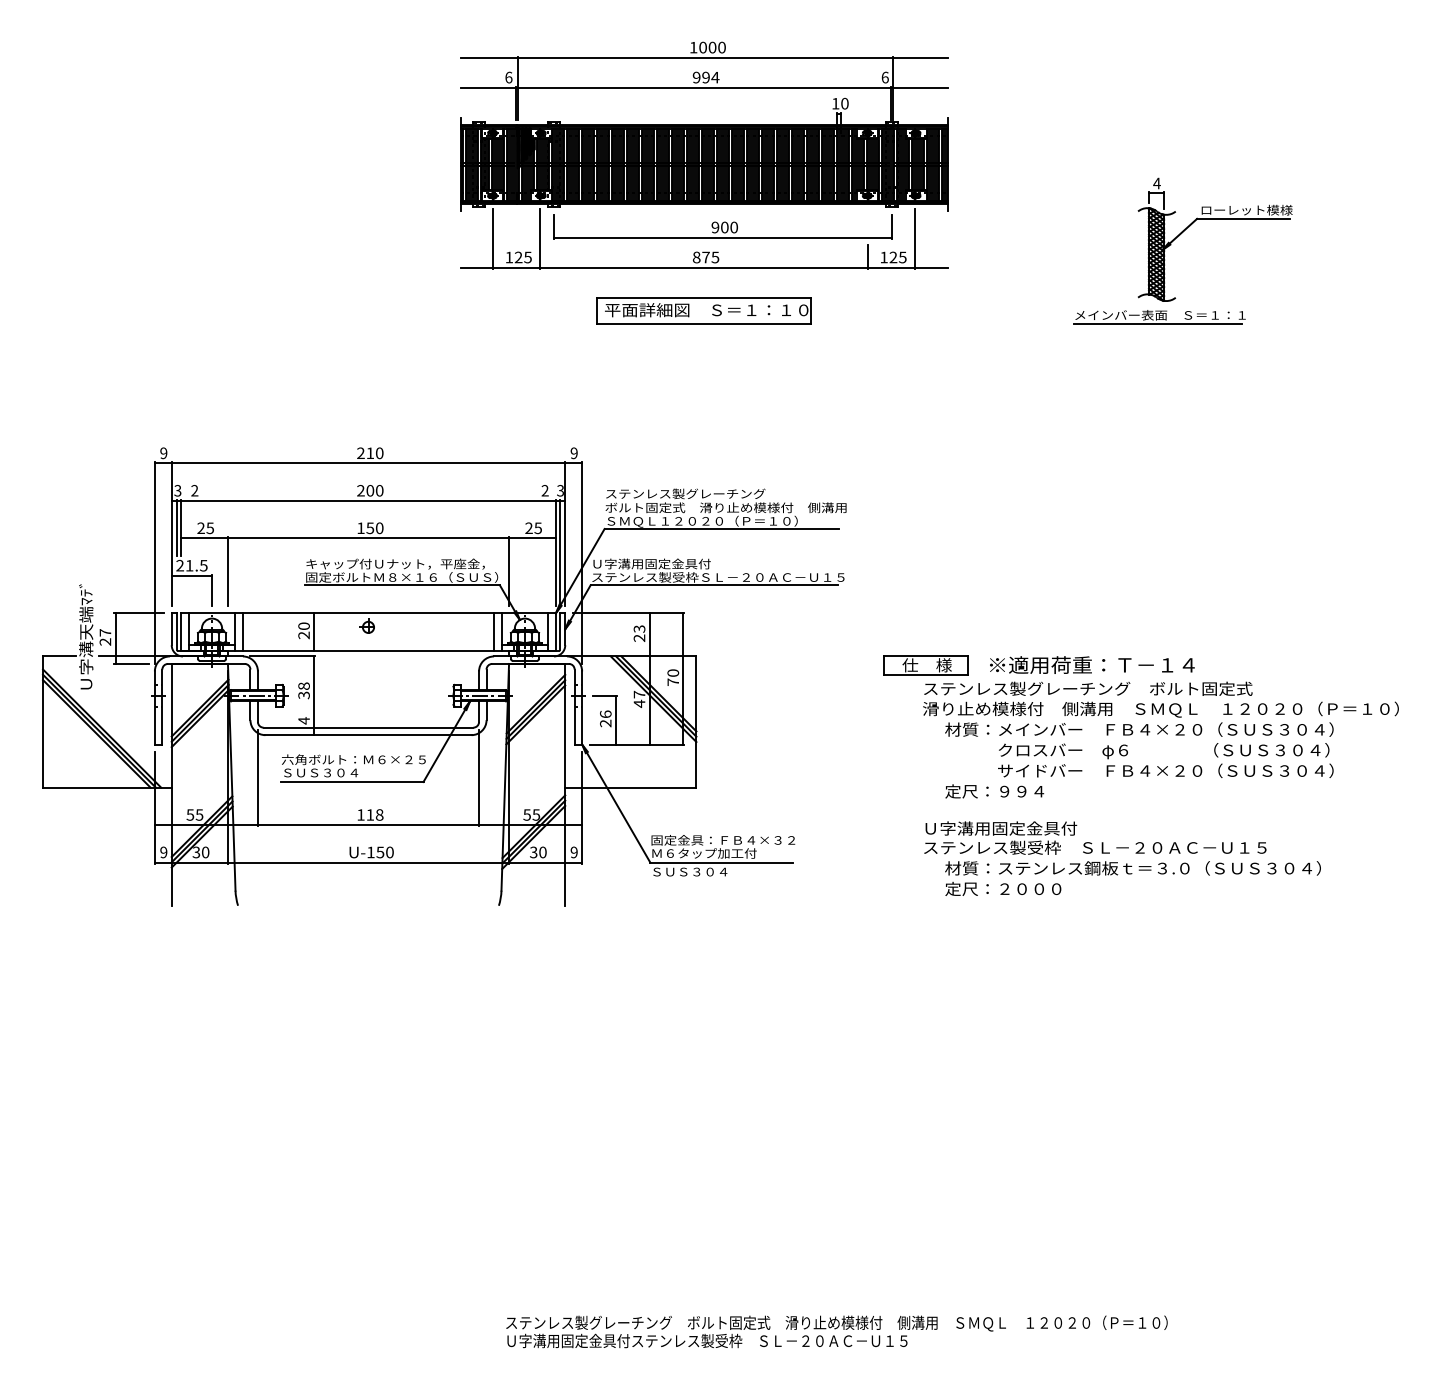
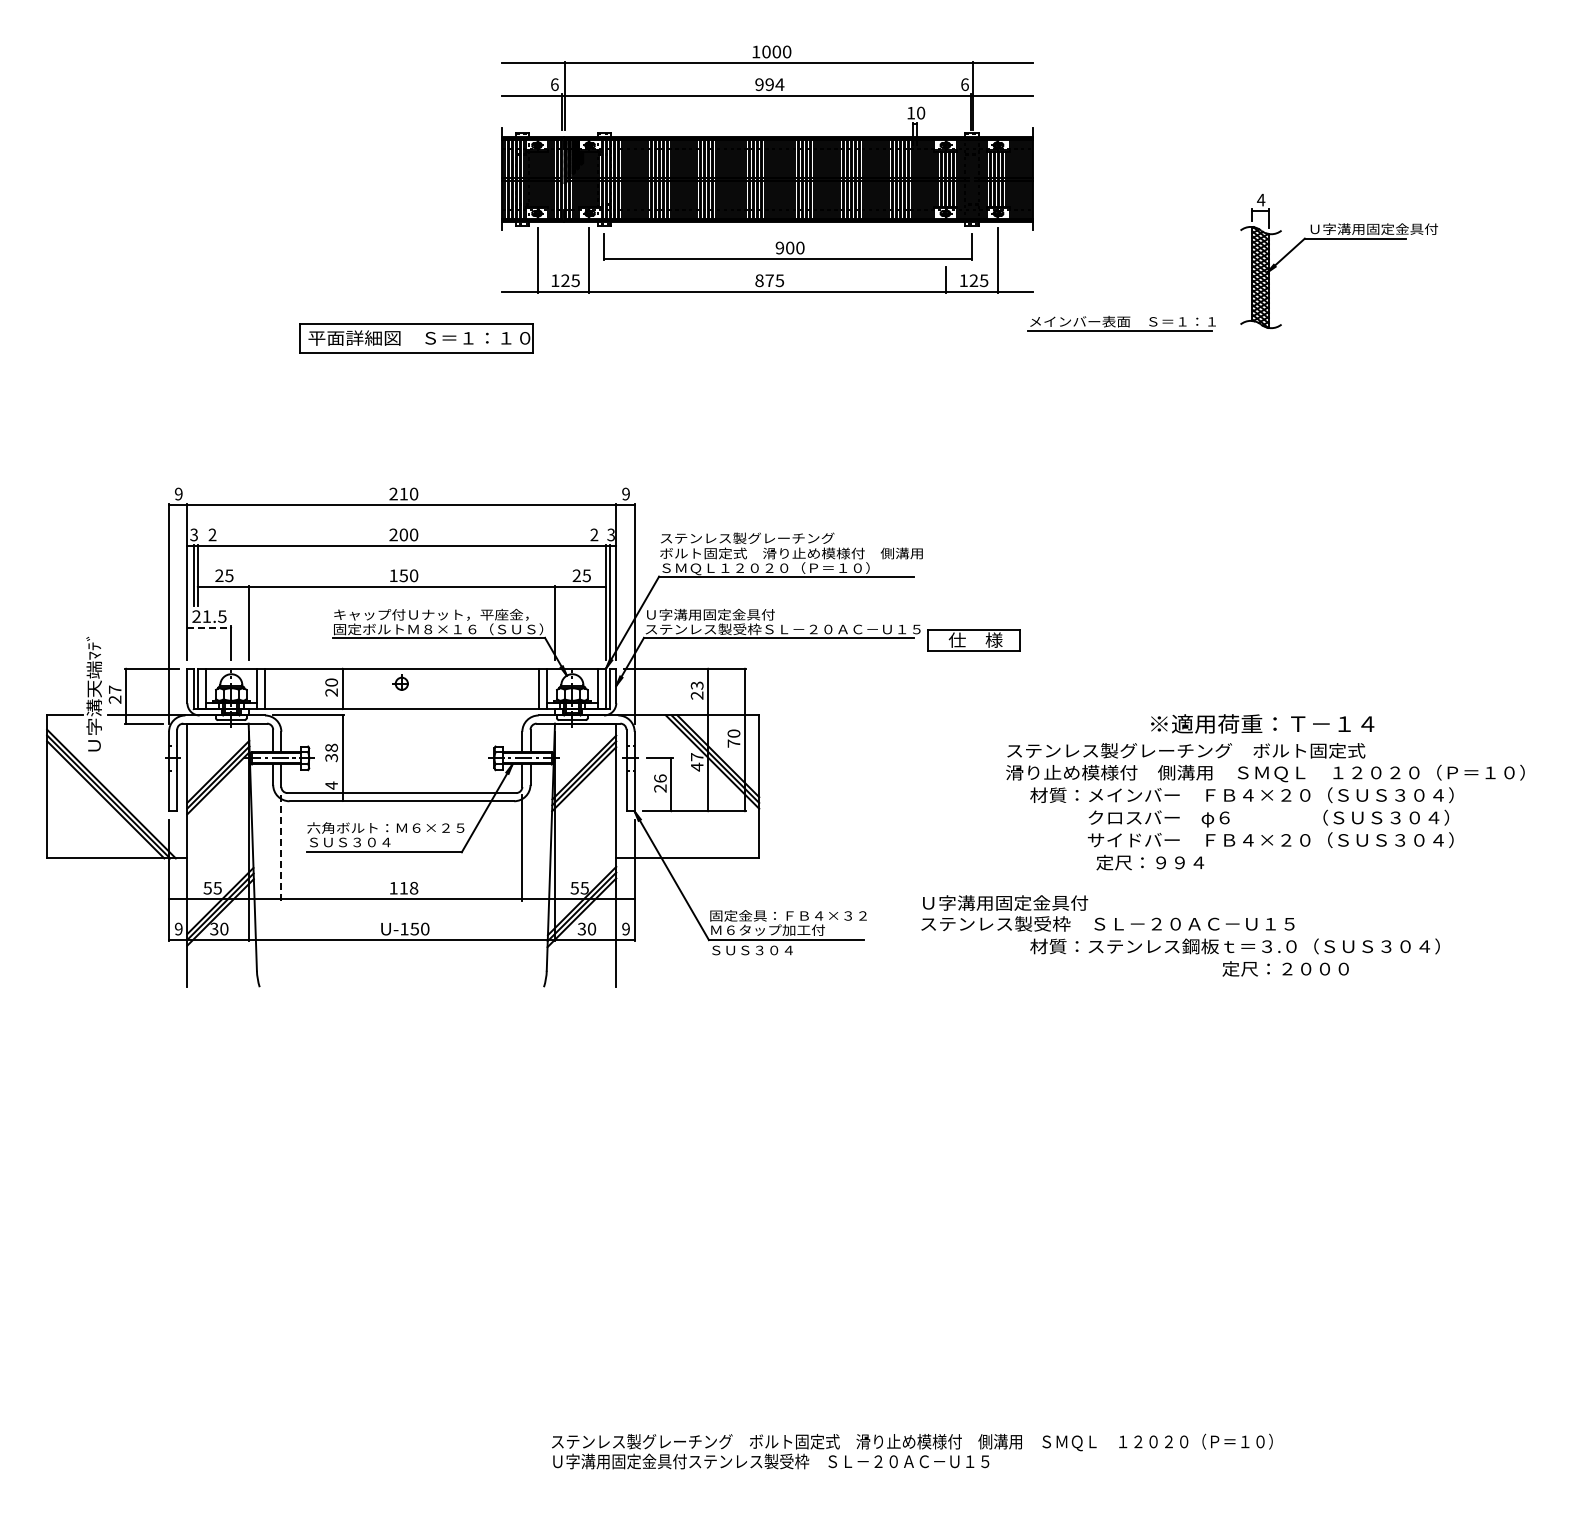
text: (1261, 209) -> (1374, 228), ローレット模様 -> Ｕ字溝用固定金具付
part: (704, 310) -> (416, 338), moved
part: (1159, 316) -> (1121, 323), moved
line: (192, 575) -> (209, 627), solid -> dashed
text: (1092, 664) -> (1262, 723), moved
part: (925, 665) -> (973, 640), moved
line: (258, 777) -> (281, 847), solid -> dashed
text: (993, 791) -> (1149, 862), moved
text: (1094, 838) -> (1107, 913), moved
text: (1003, 888) -> (1285, 968), moved

